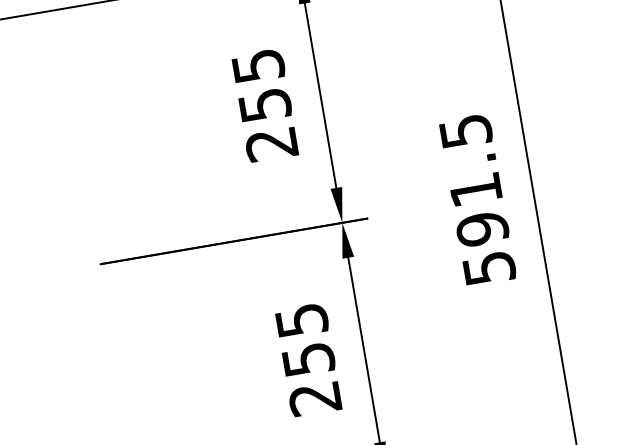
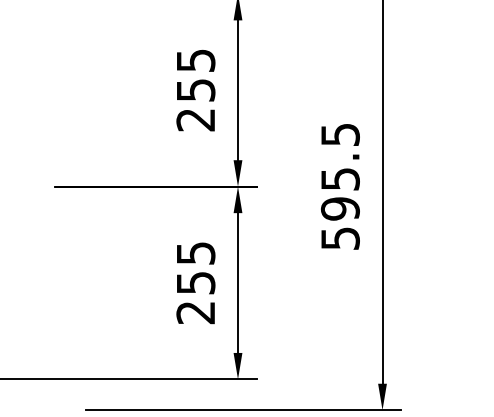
text: (475, 190) -> (340, 179), 591.5 -> 595.5

